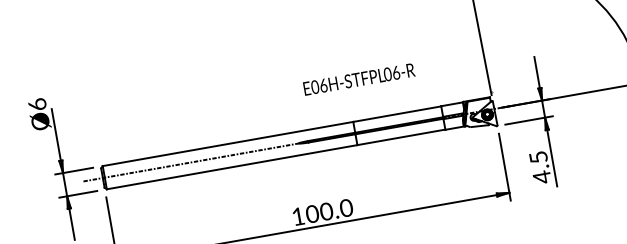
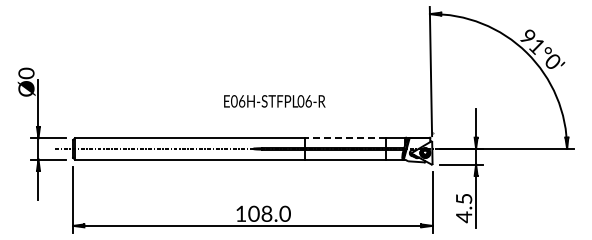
text: (358, 79) -> (274, 101), moved
text: (36, 104) -> (25, 73), Ø6 -> Ø0
line: (396, 114) -> (344, 138), solid -> dashed
text: (326, 212) -> (266, 214), 100.0 -> 108.0

